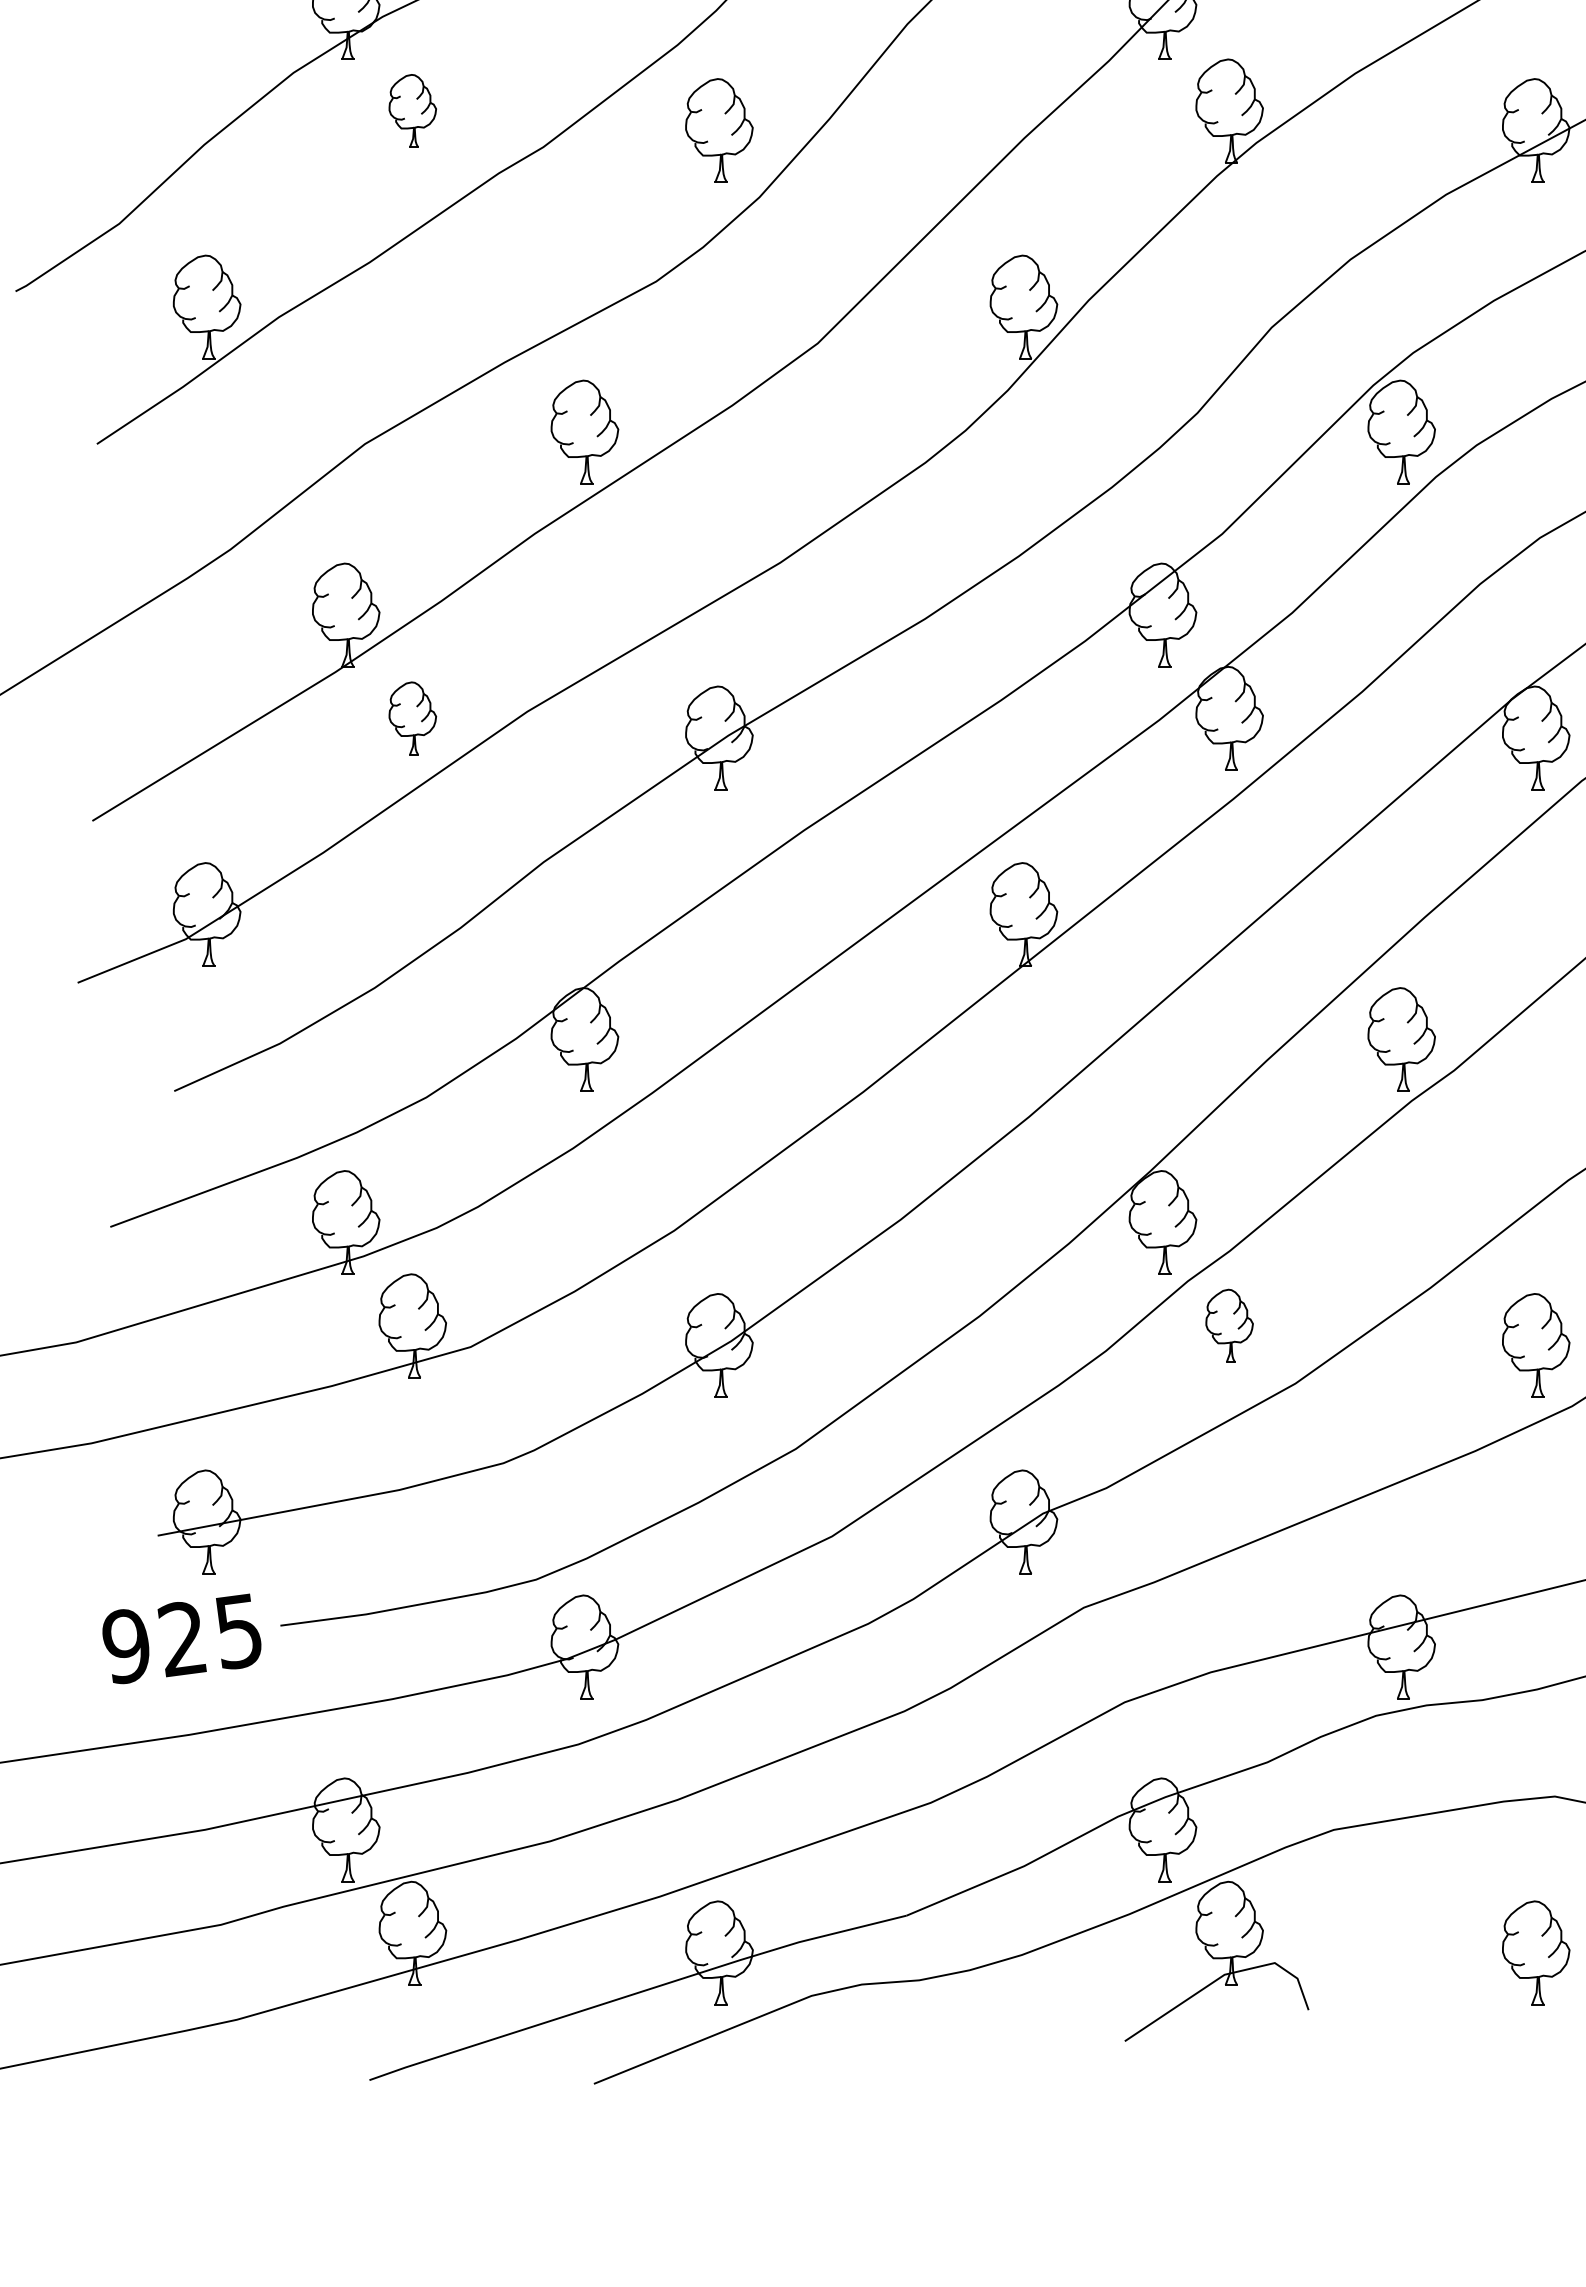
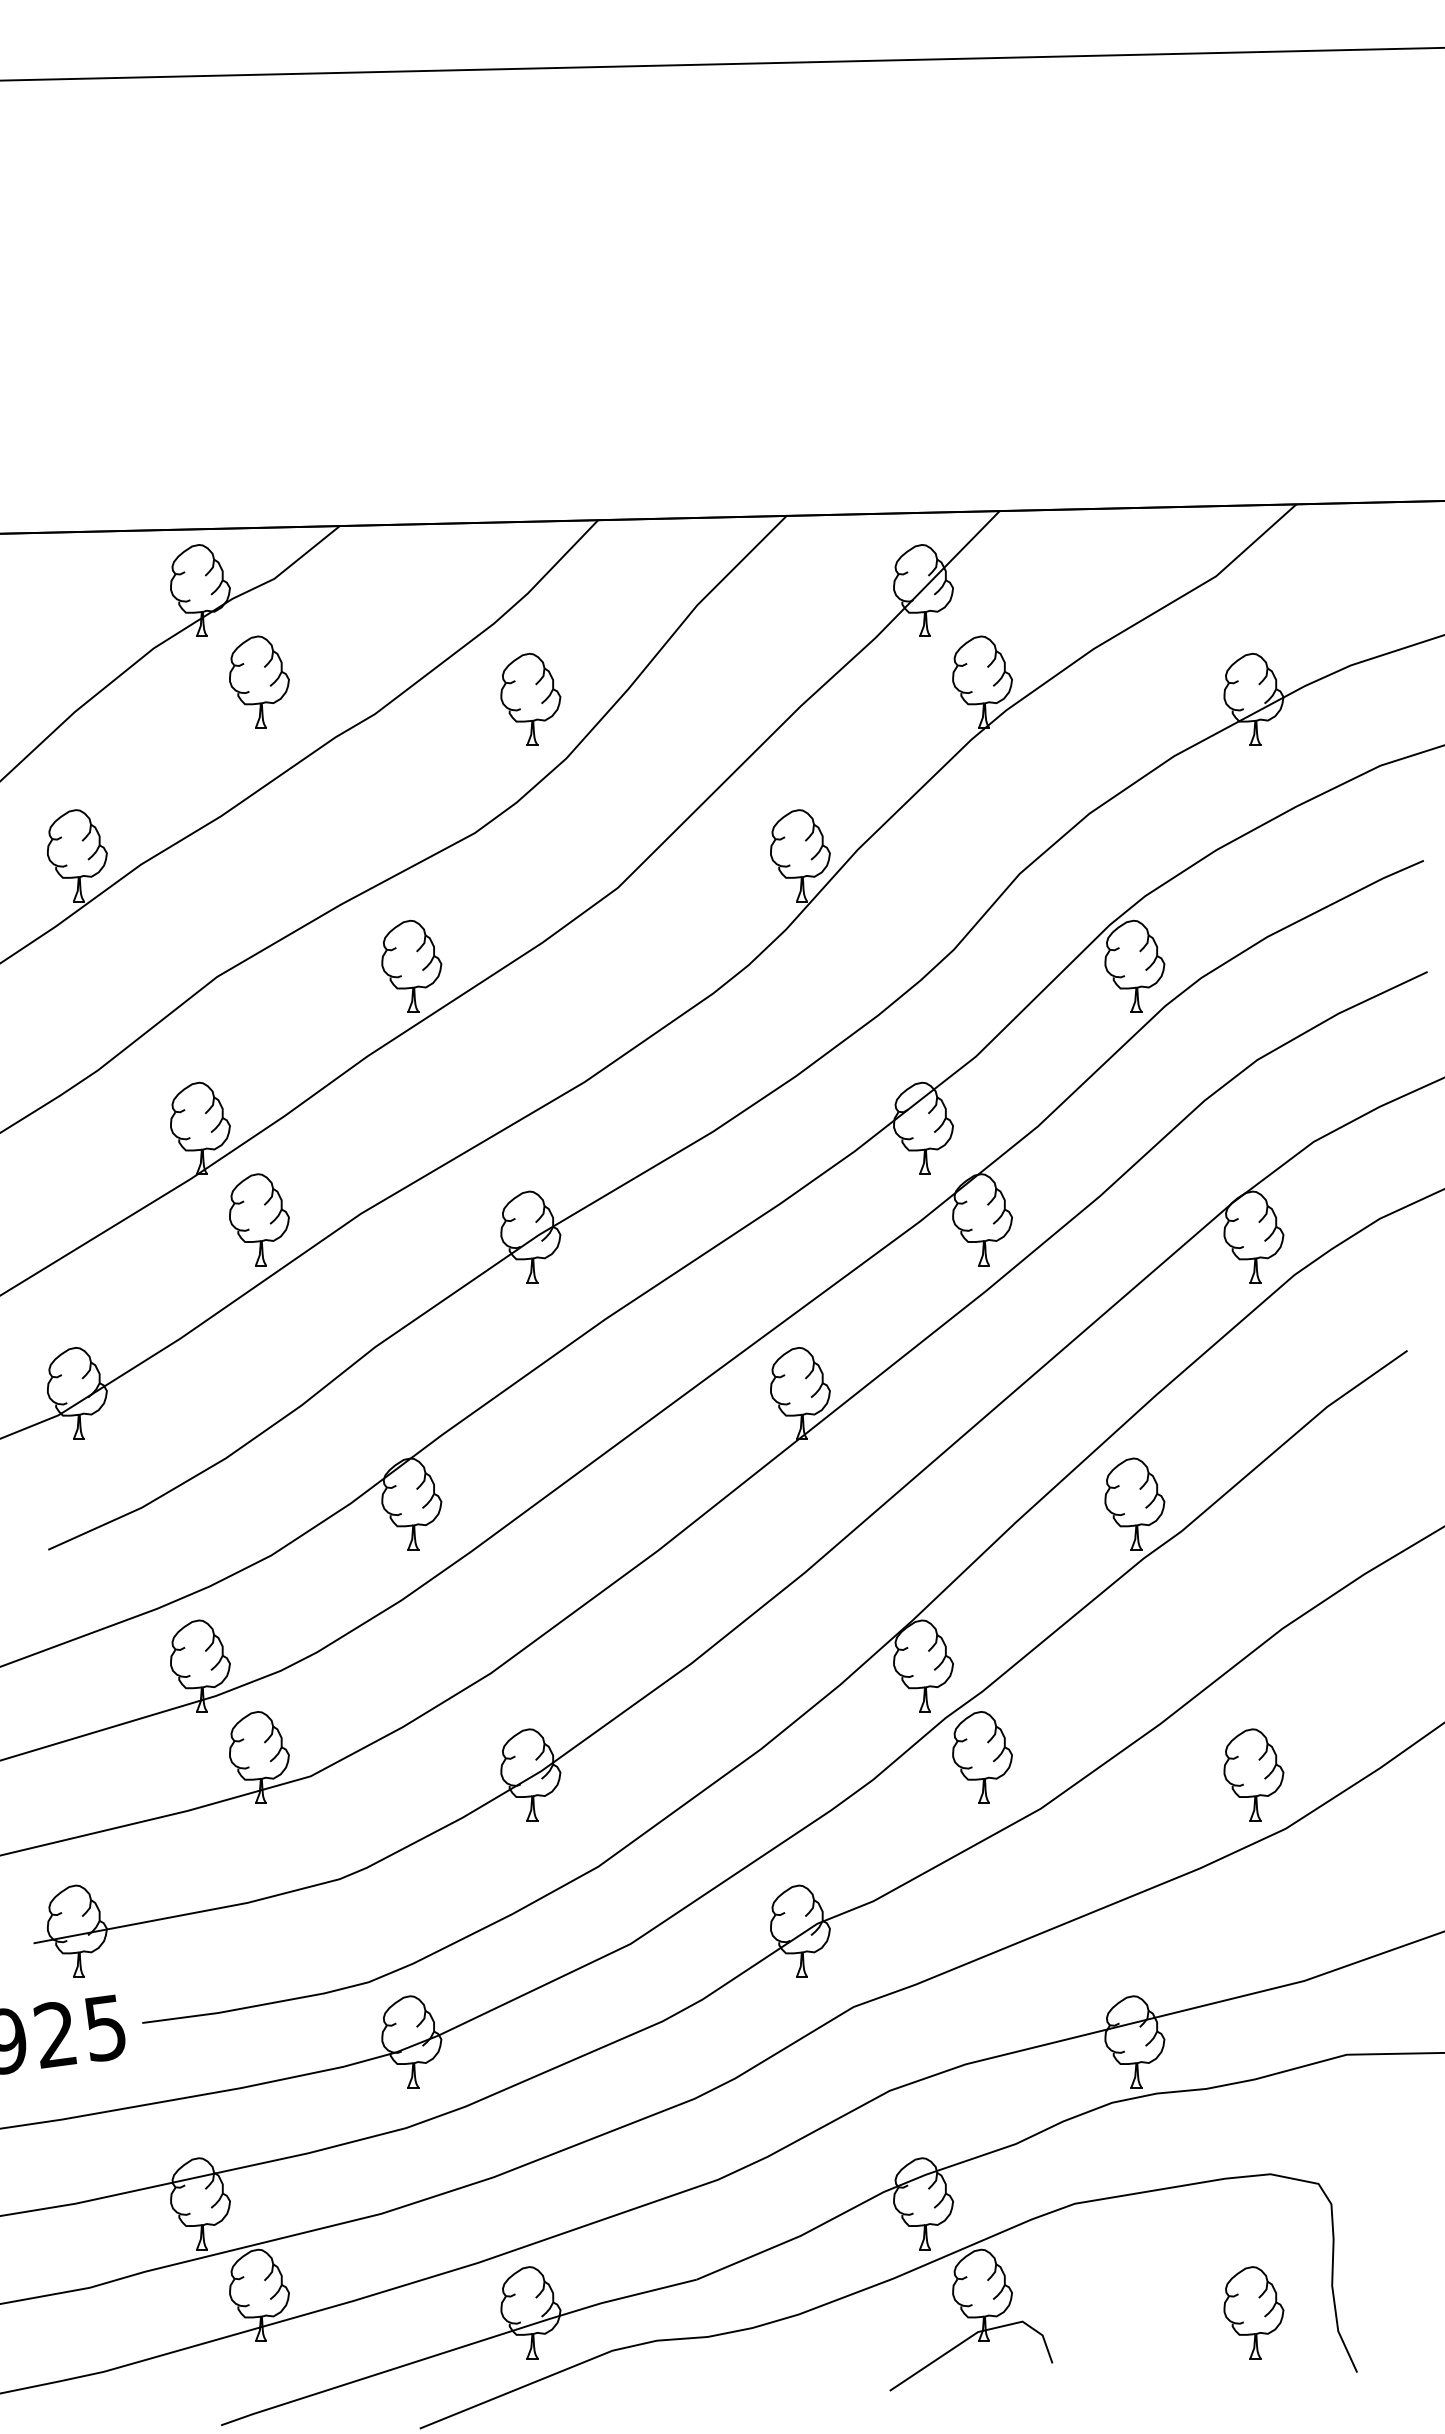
part: (412, 110) -> (259, 681), size x1.43
part: (412, 718) -> (259, 1219), size x1.43
part: (1229, 1325) -> (982, 1757), size x1.43

